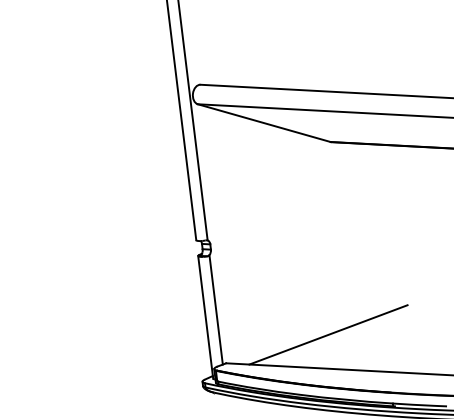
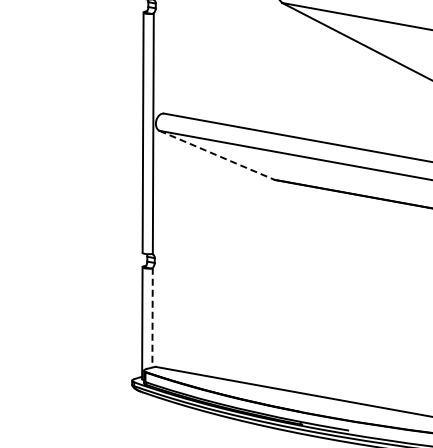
line: (263, 123) -> (216, 155), solid -> dashed
line: (216, 309) -> (152, 317), solid -> dashed
line: (328, 334) -> (250, 352), removed

